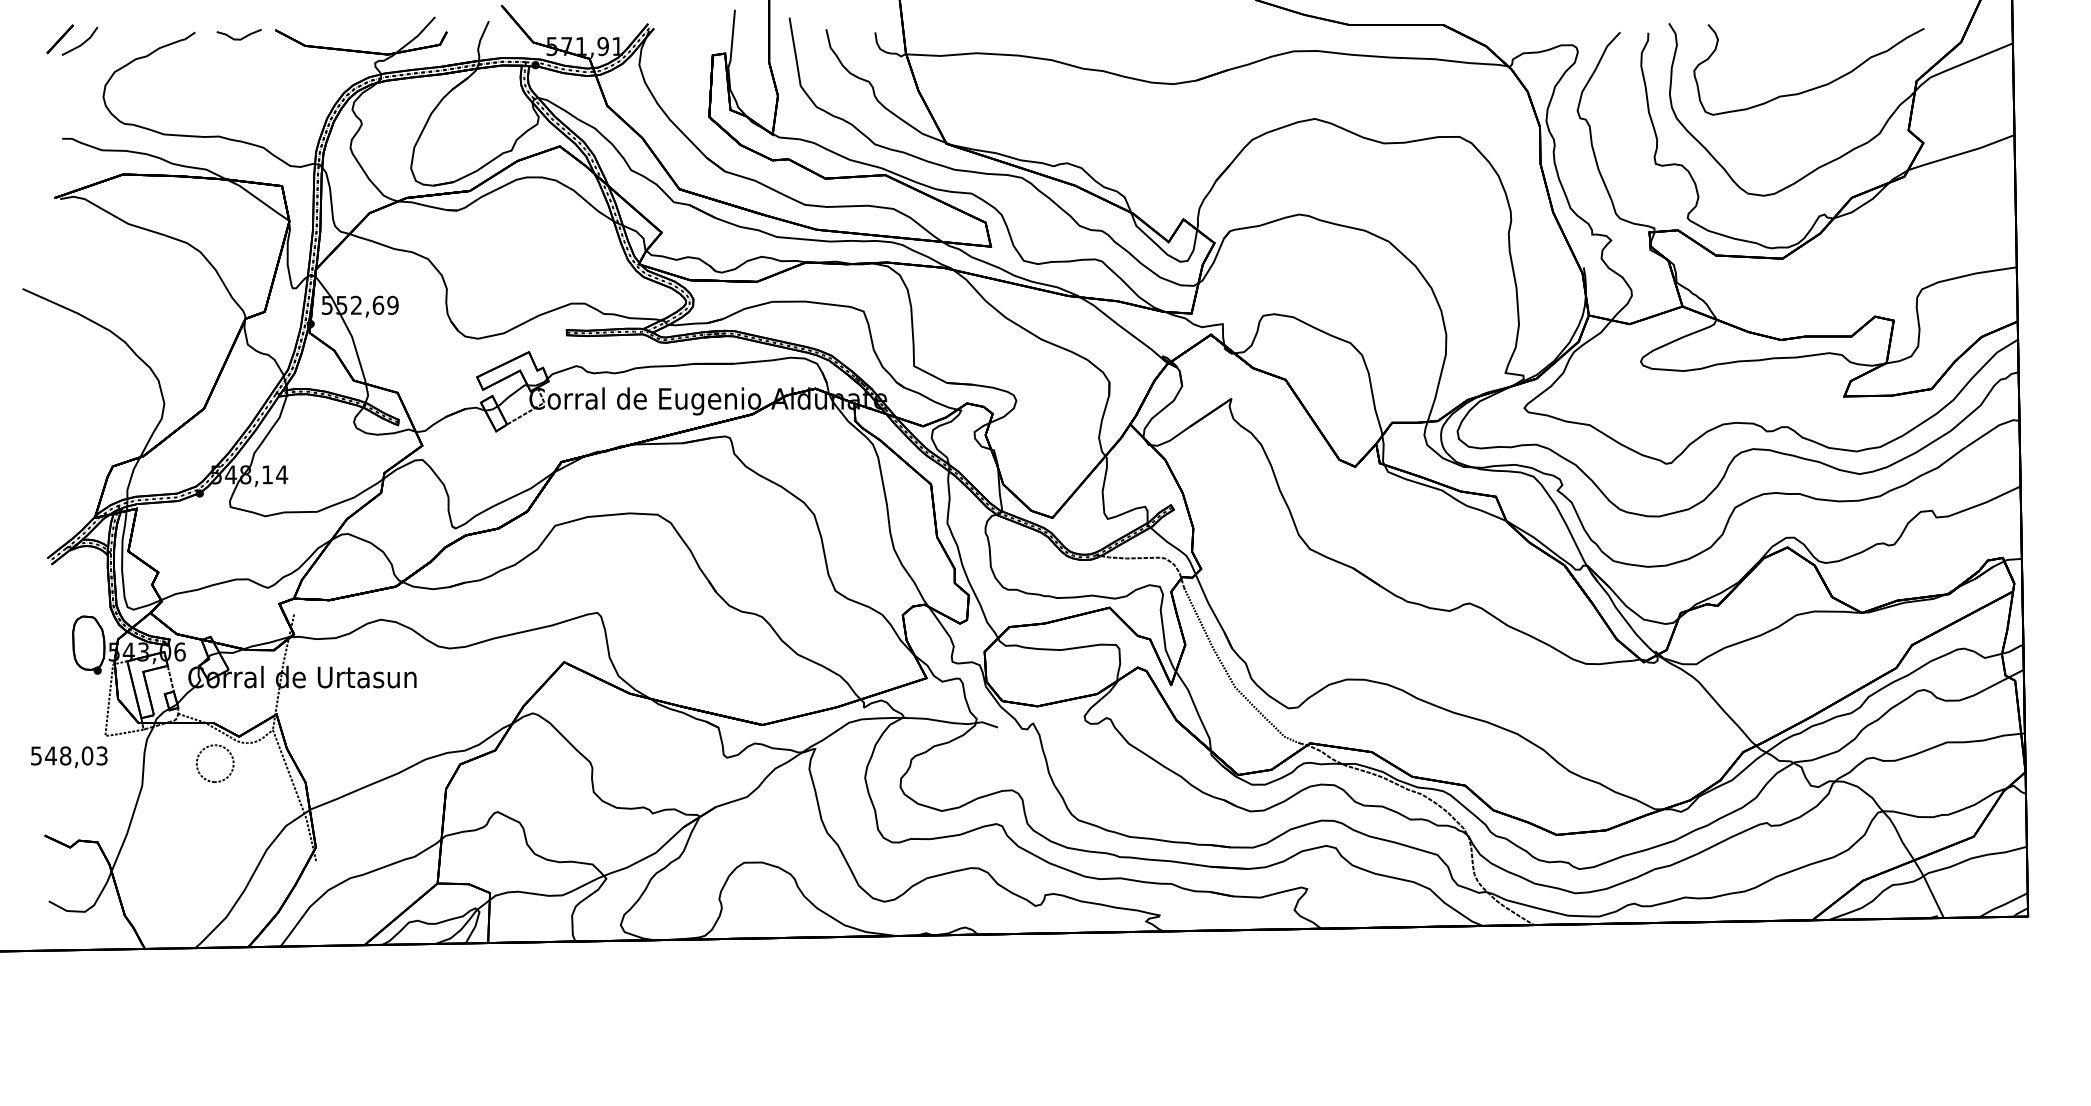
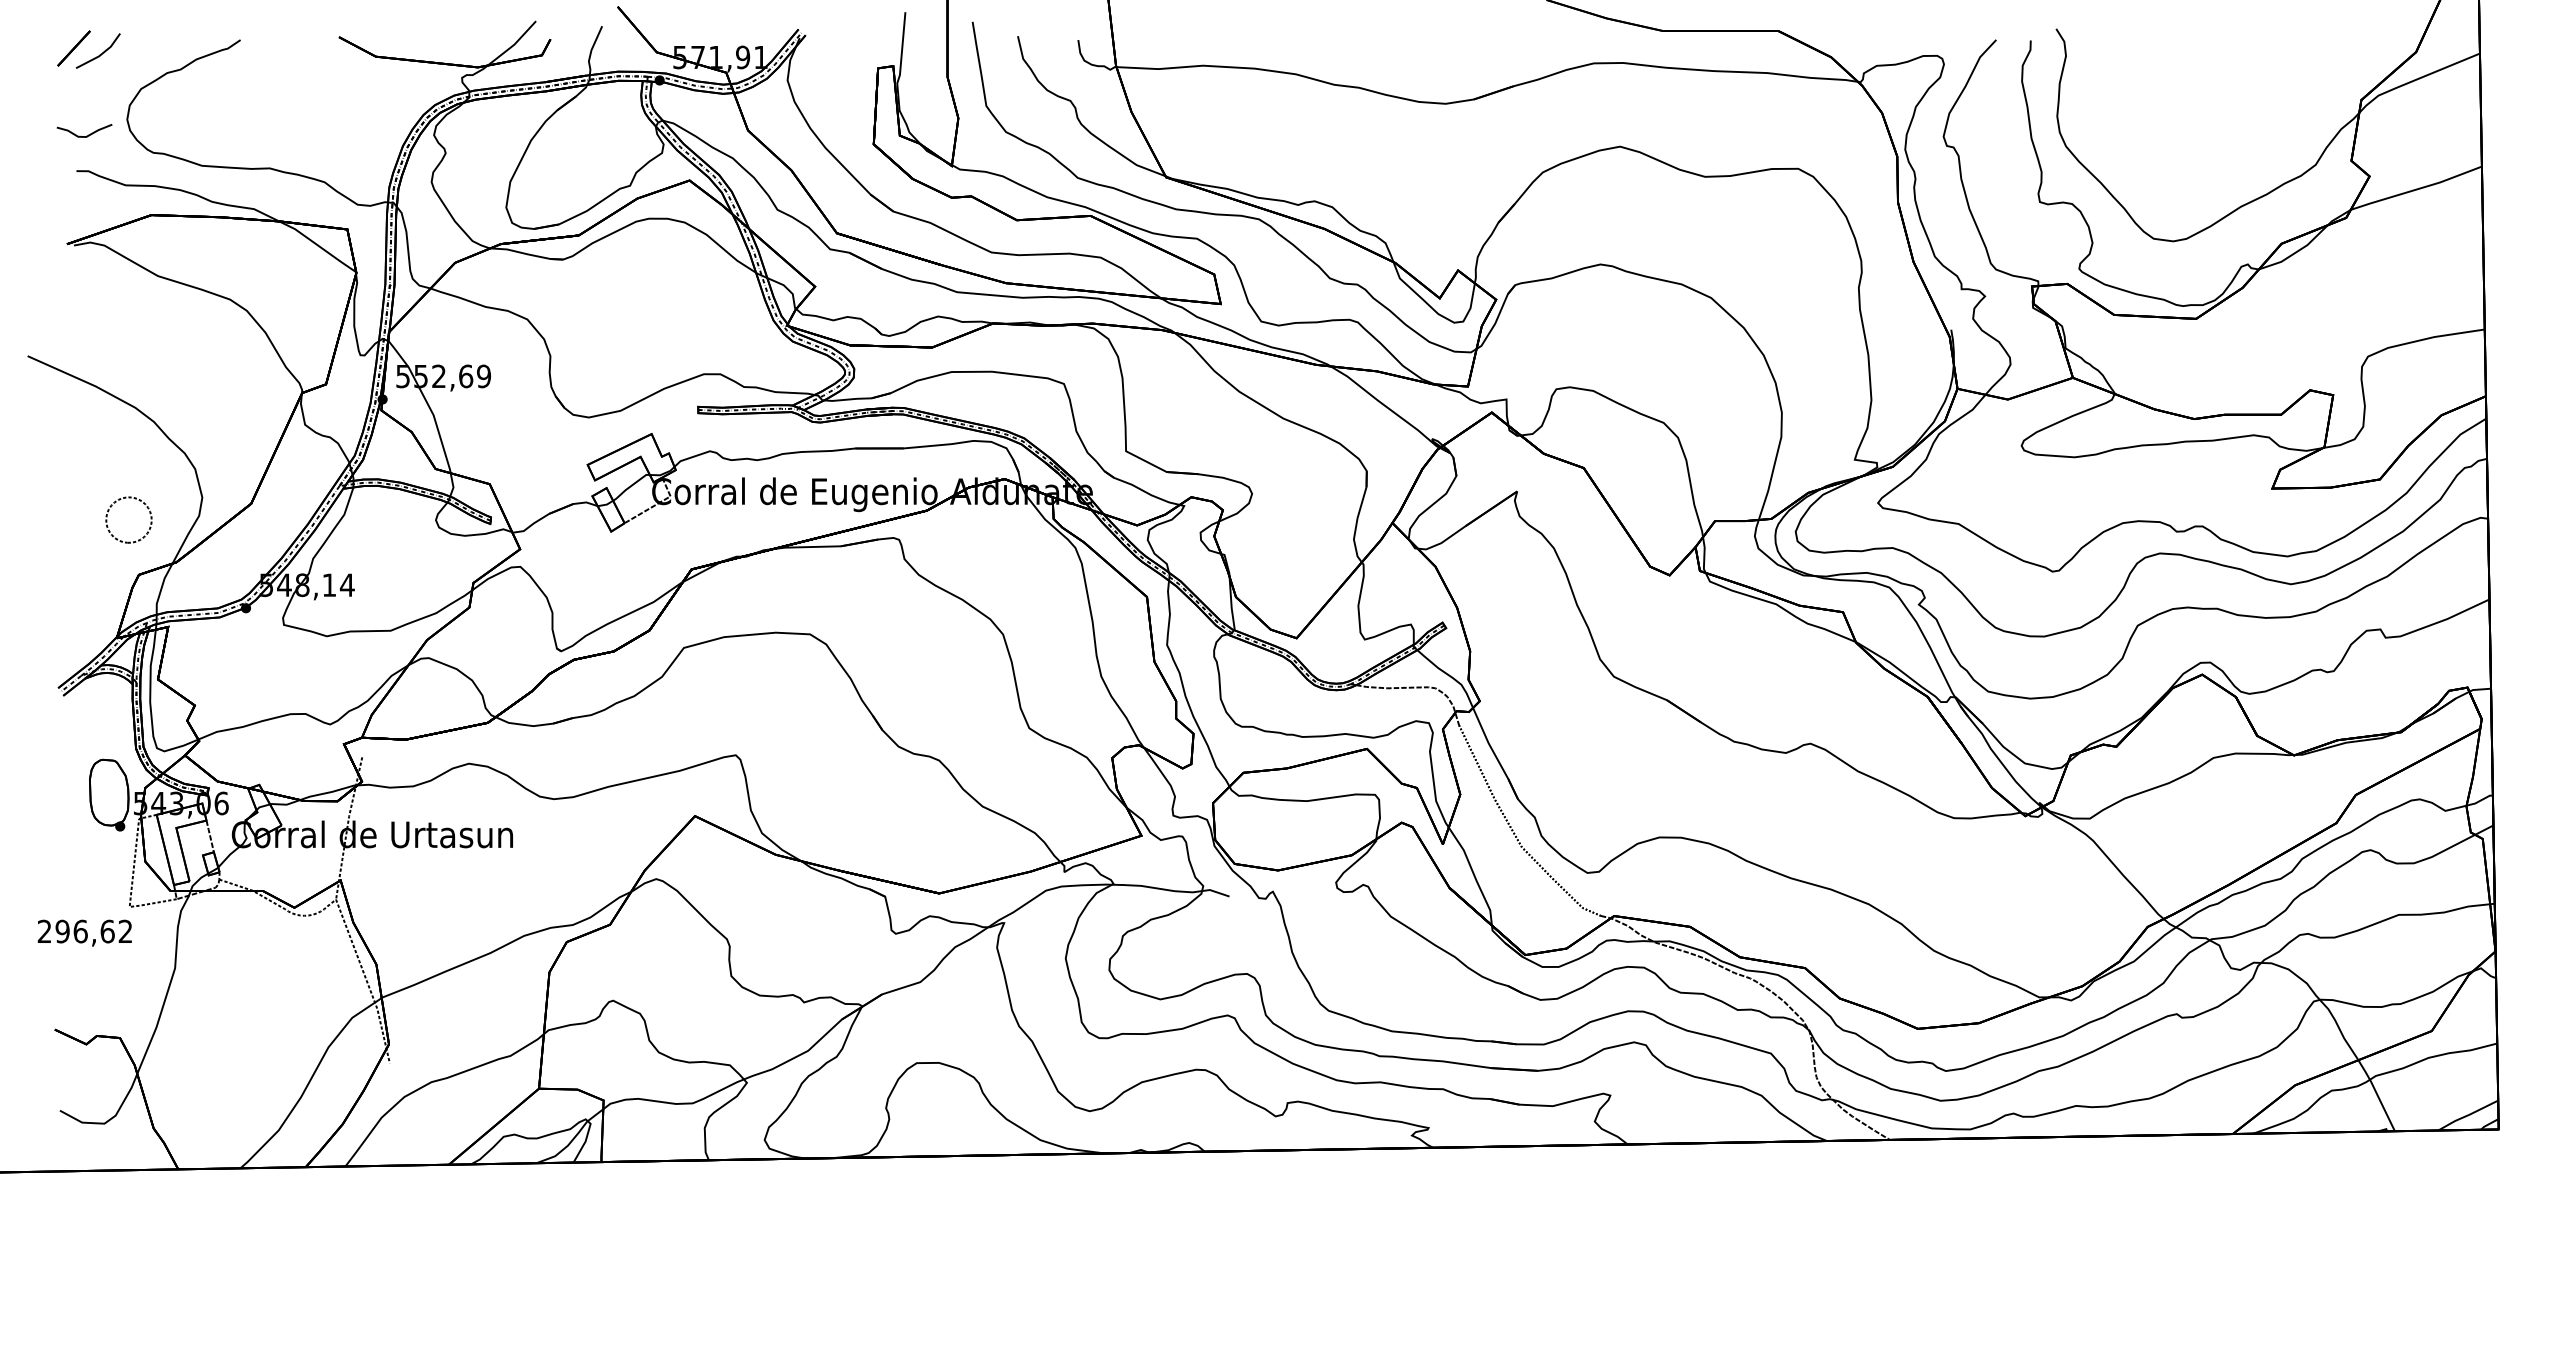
curve: (240, 38) -> (86, 135), moved
curve: (1813, 87) -> (2234, 108), removed
part: (208, 747) -> (120, 500), moved
text: (68, 755) -> (84, 931), 548,03 -> 296,62

